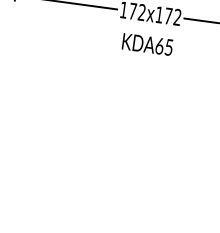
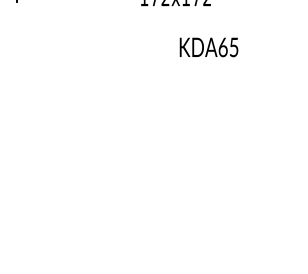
text: (147, 44) -> (208, 47), moved

